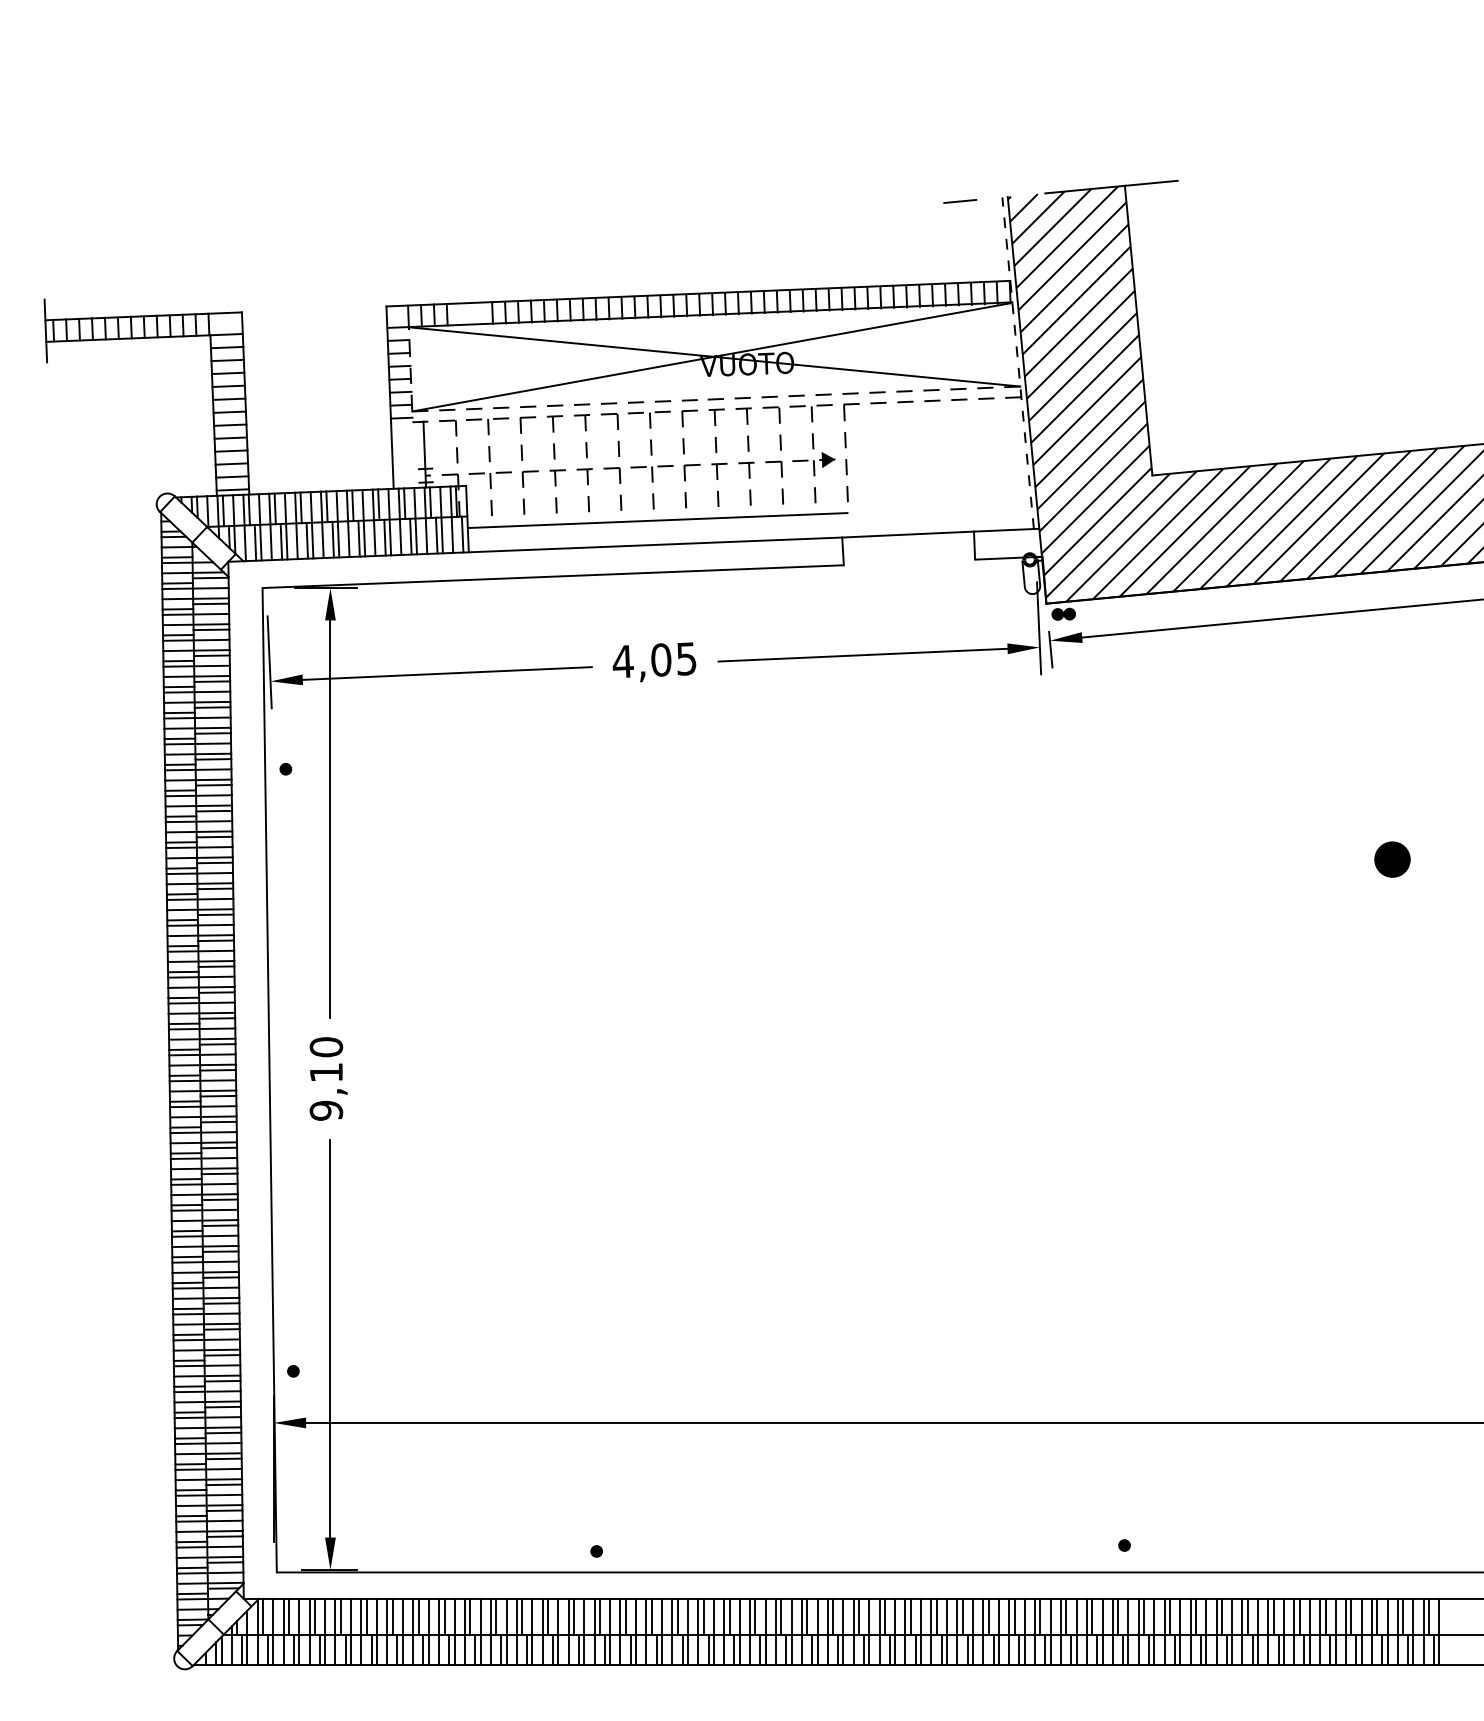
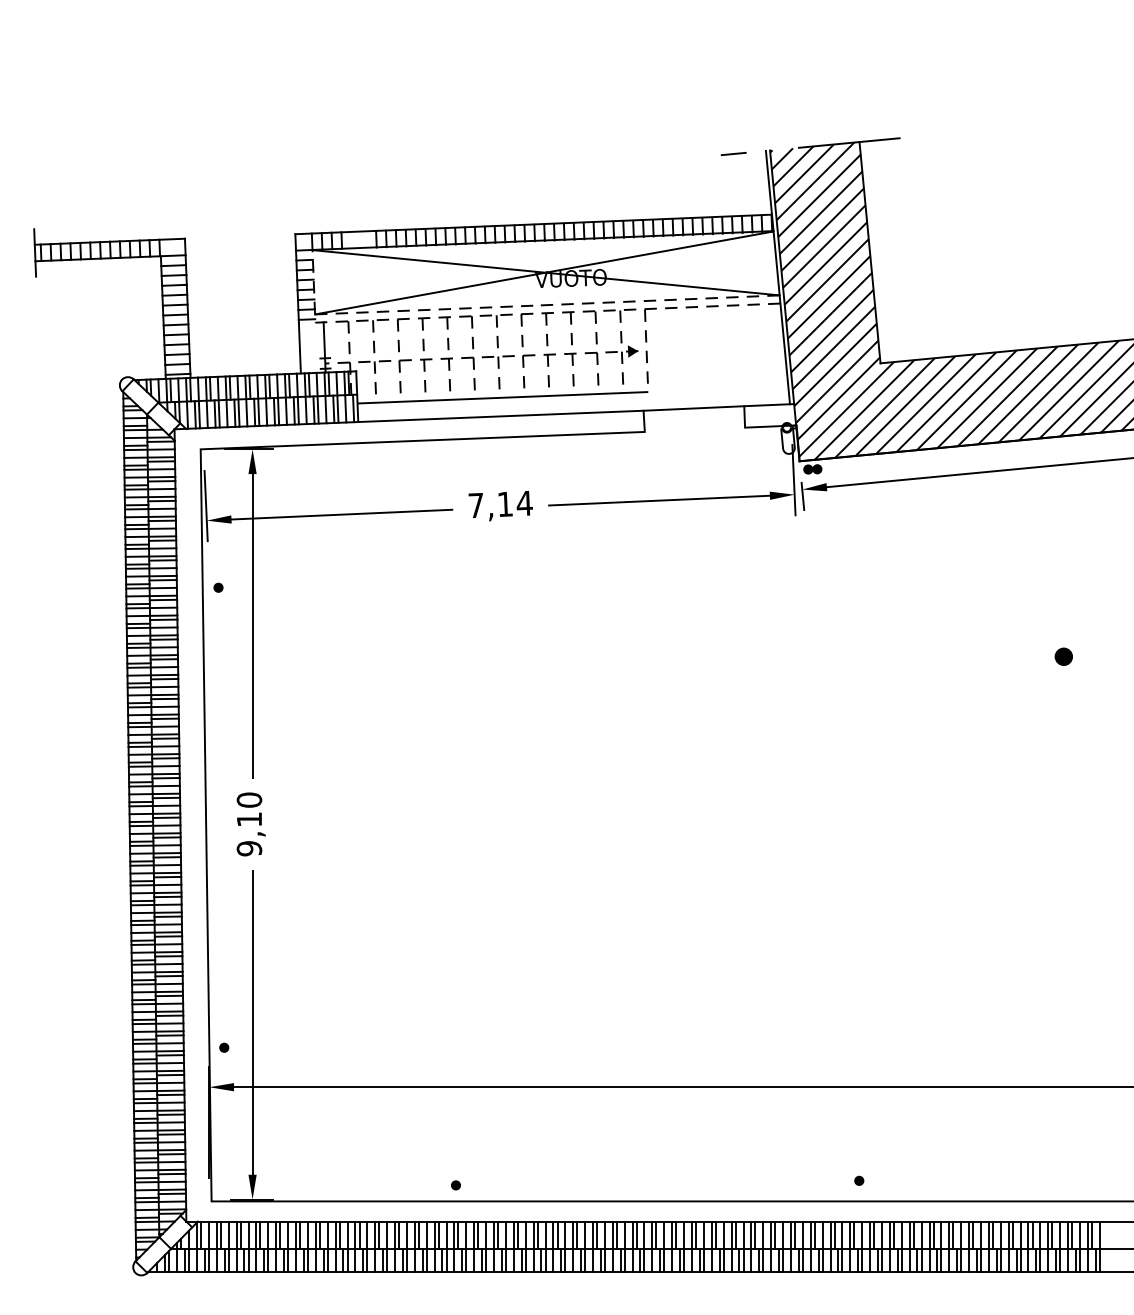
line: (1018, 363) -> (778, 277), dashed -> solid
text: (654, 659) -> (500, 503), 4,05 -> 7,14
part: (1391, 859) -> (1063, 656), size x0.62

